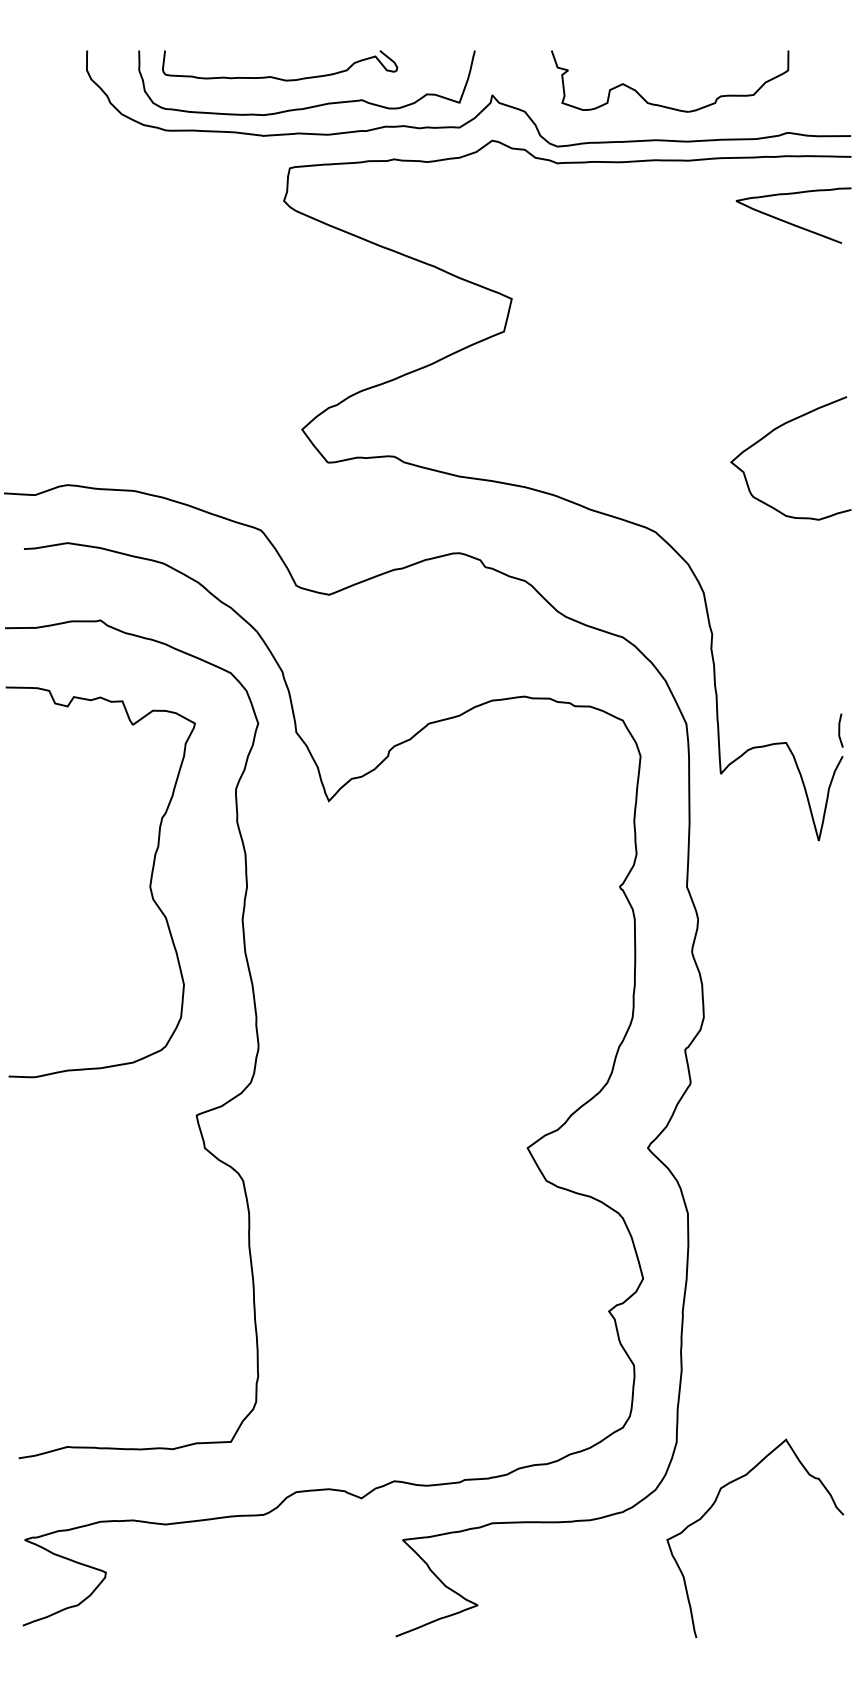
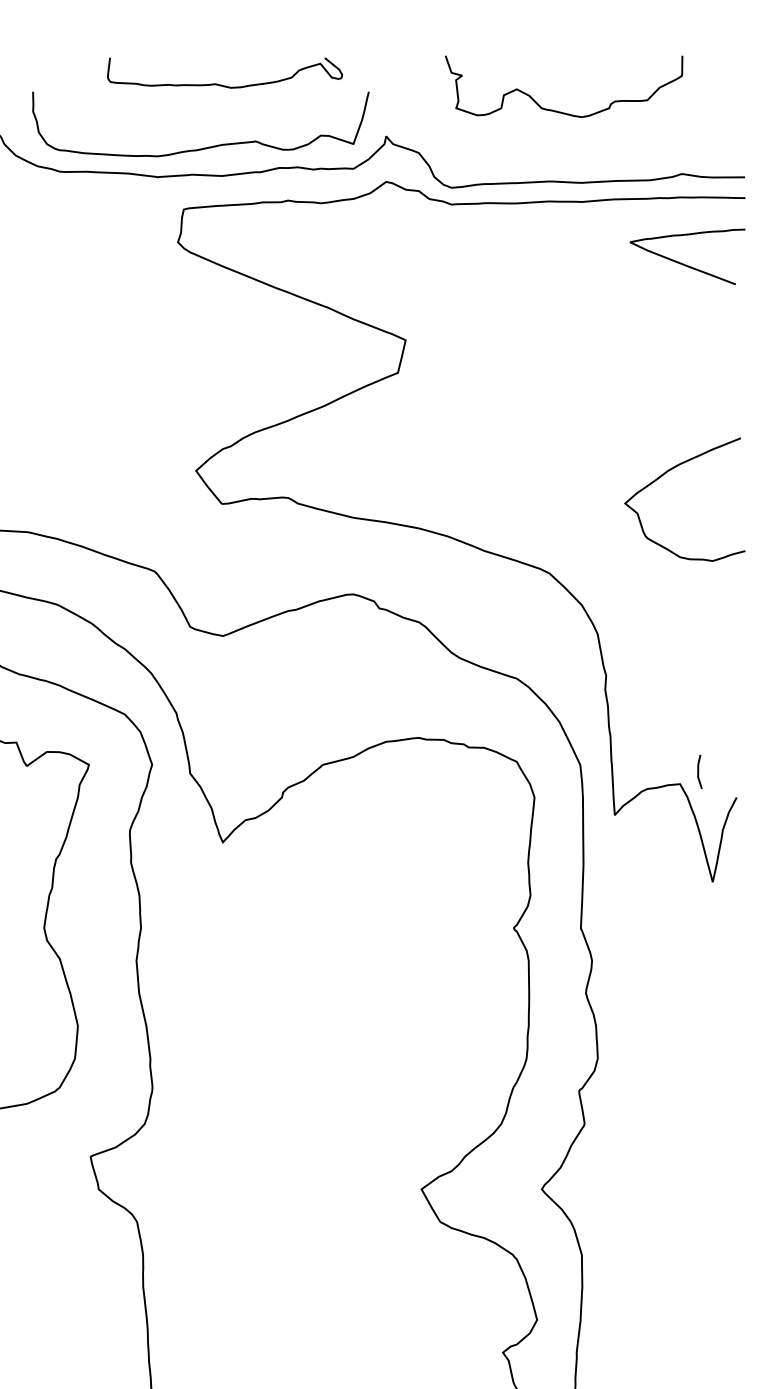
part: (277, 77) -> (222, 84), moved
part: (663, 105) -> (557, 110), moved
line: (840, 730) -> (699, 771), moved

